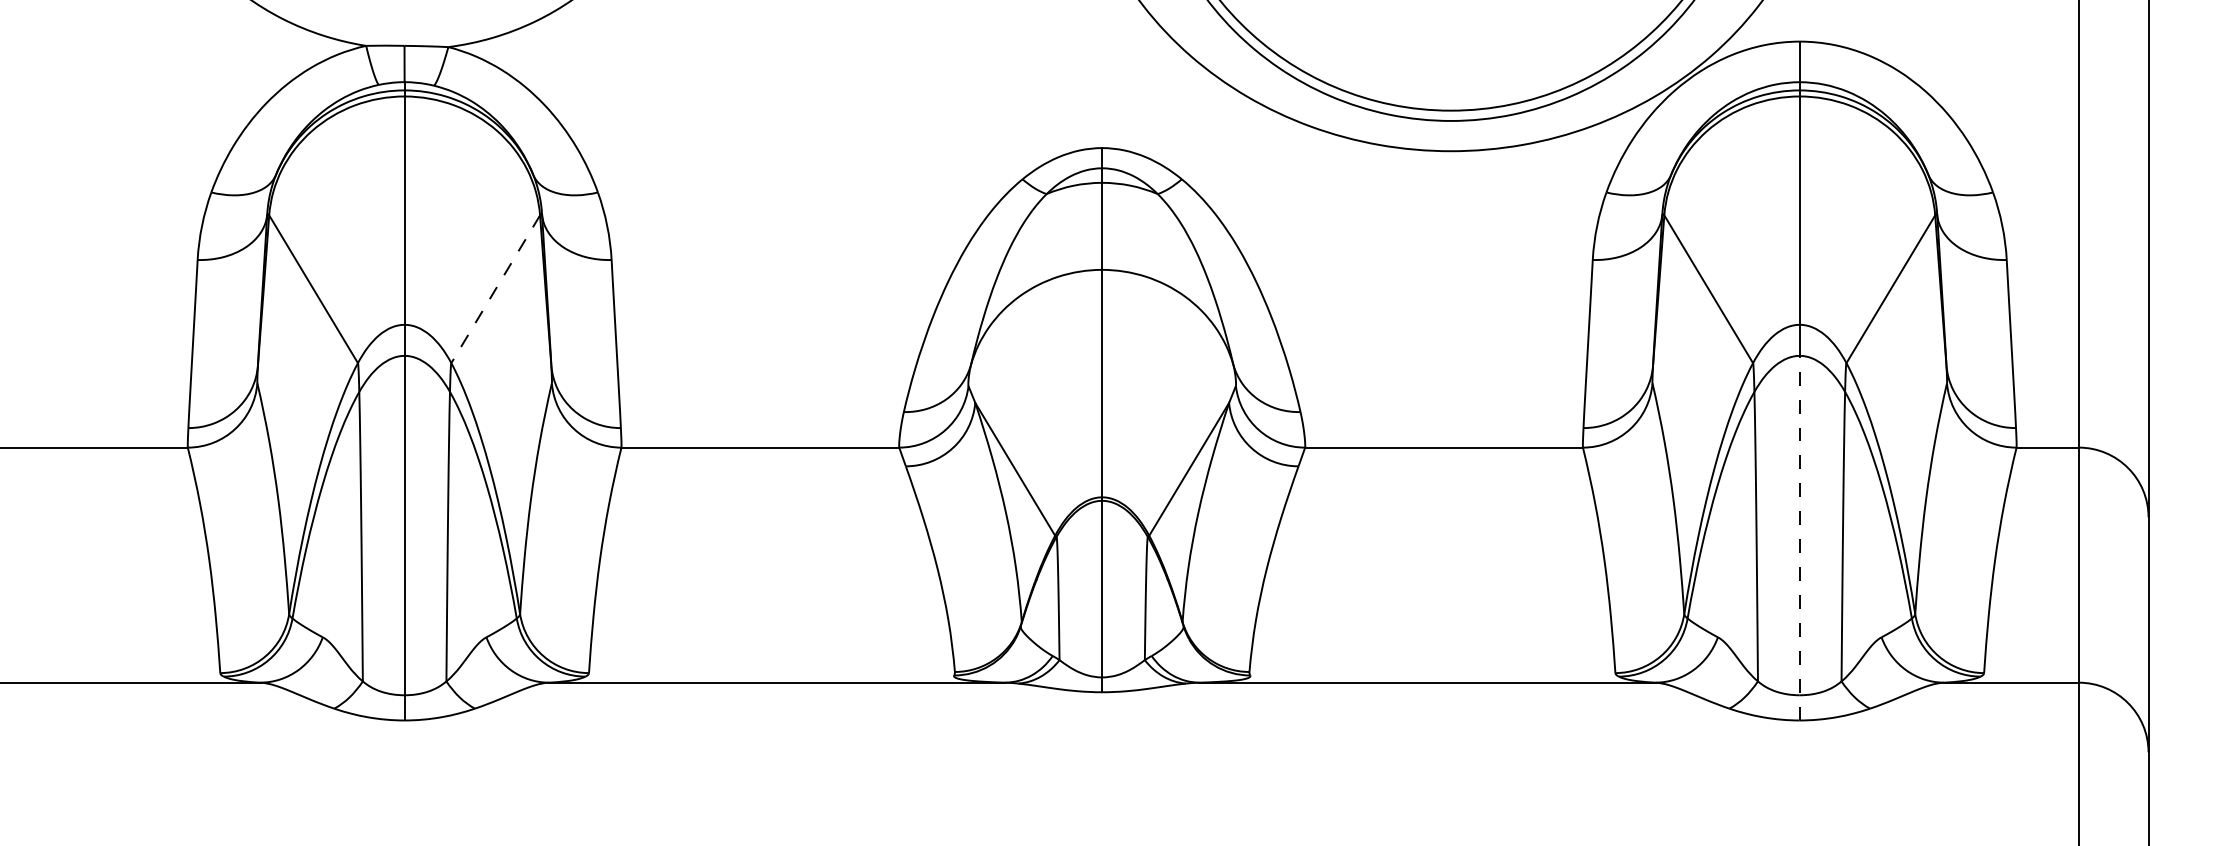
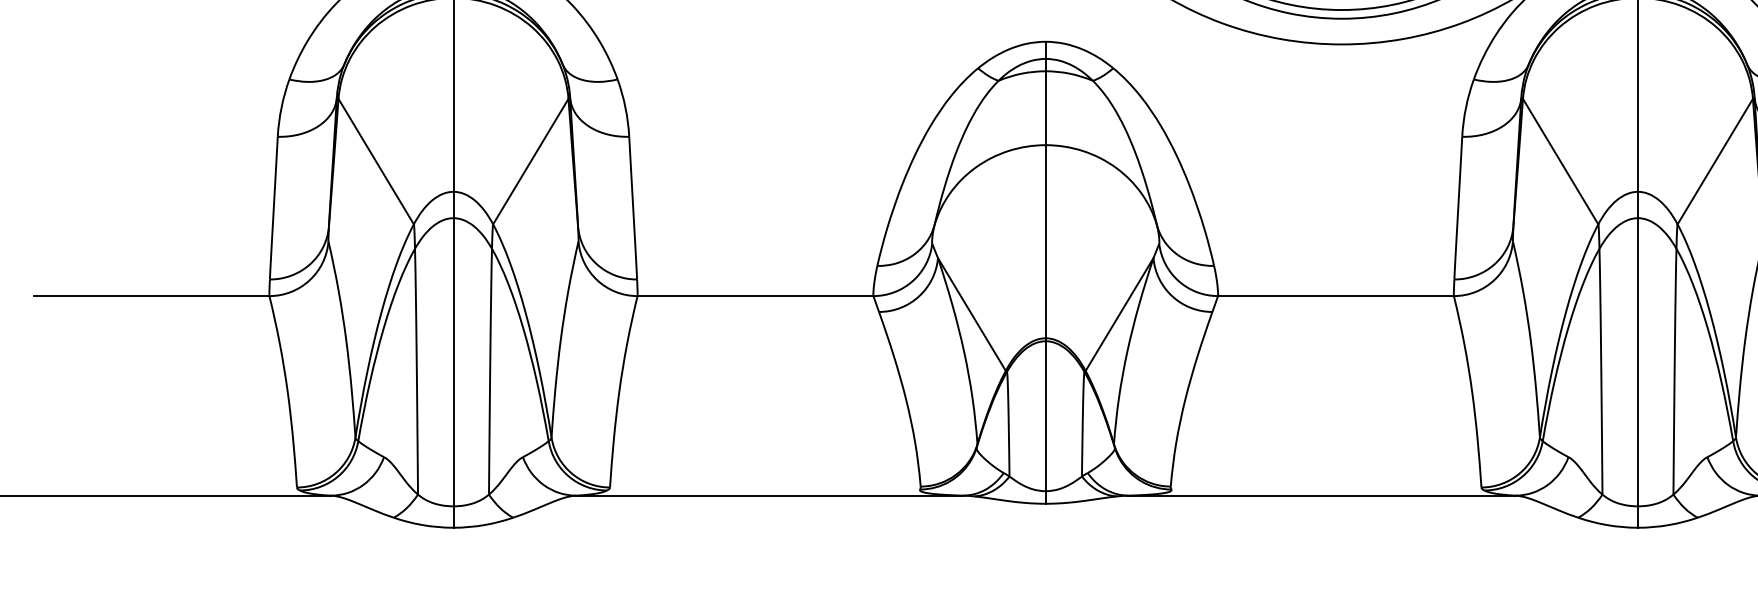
line: (495, 289) -> (530, 161), dashed -> solid
line: (1799, 537) -> (1637, 372), dashed -> solid

